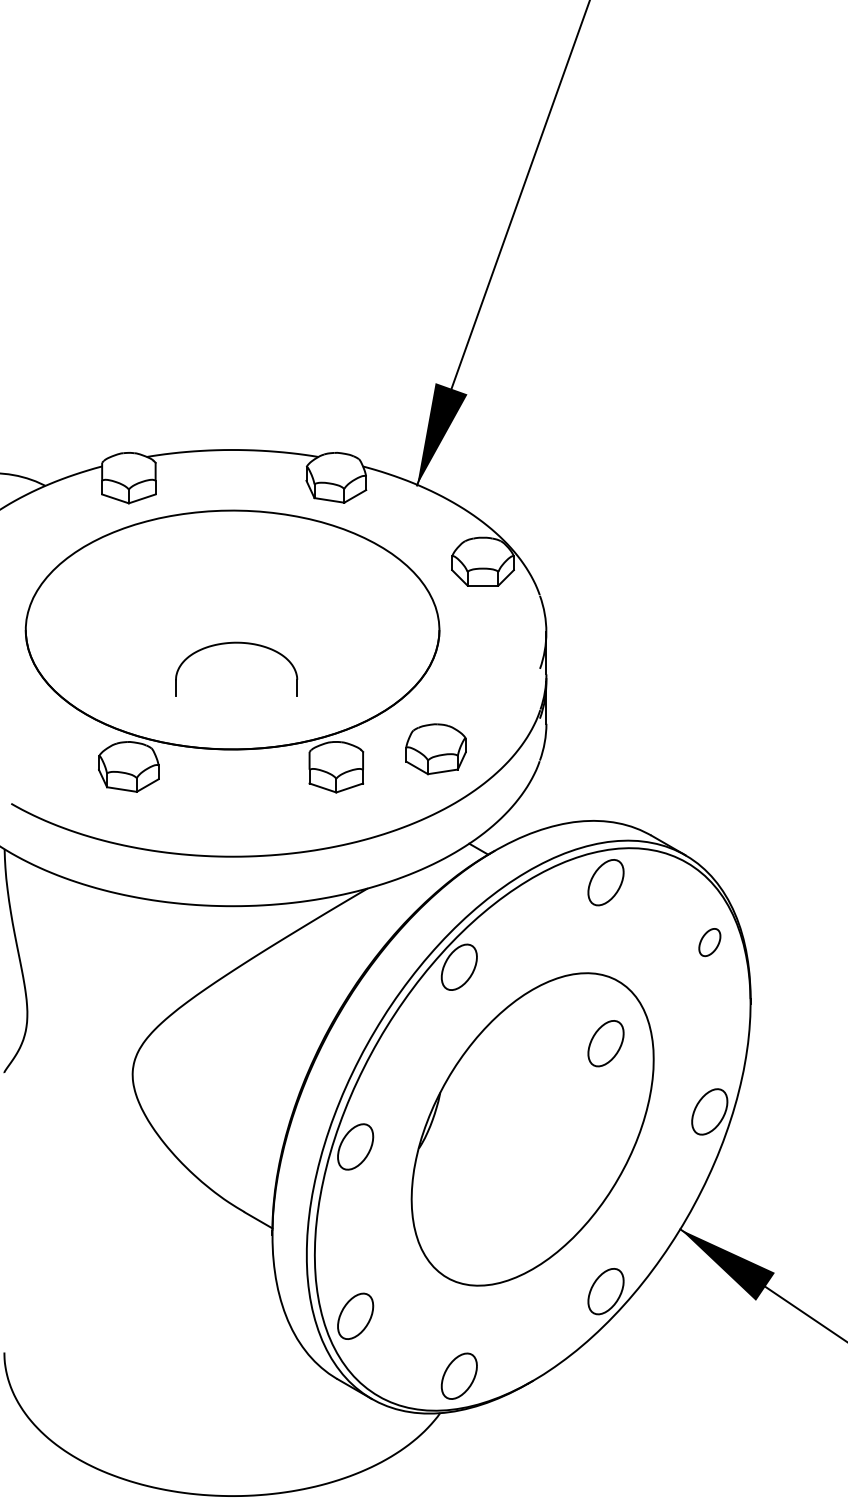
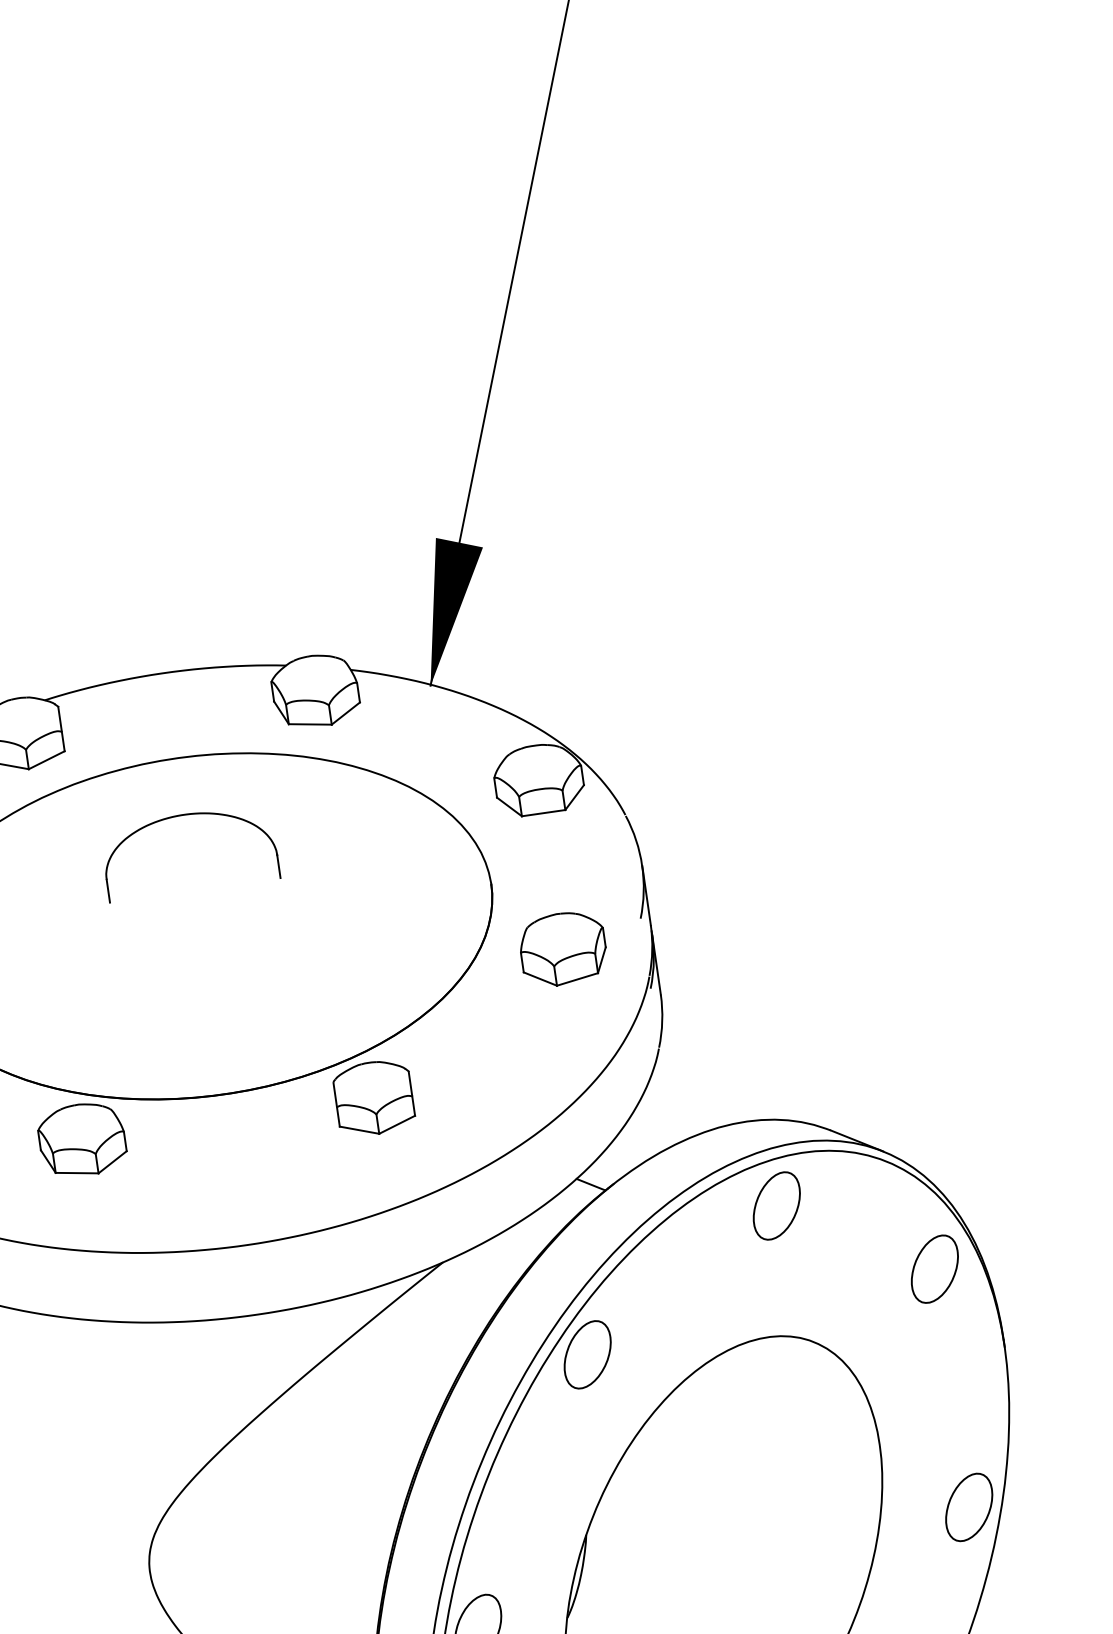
part: (236, 643) -> (184, 815), moved
part: (435, 749) -> (562, 949), moved
part: (709, 942) -> (934, 1269), size x1.67
part: (605, 1043) -> (808, 1432), removed

